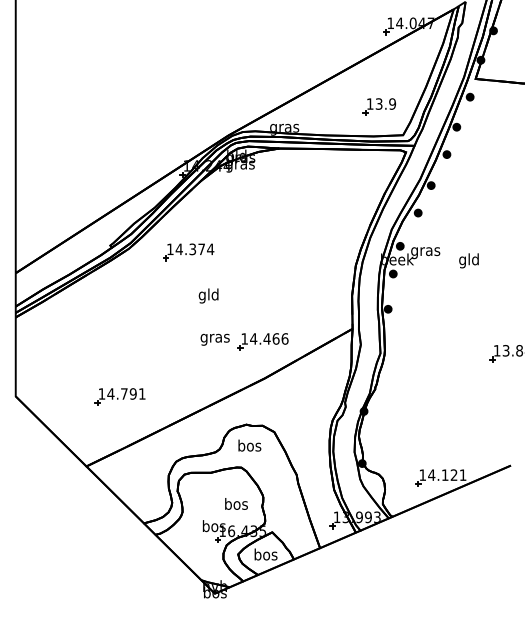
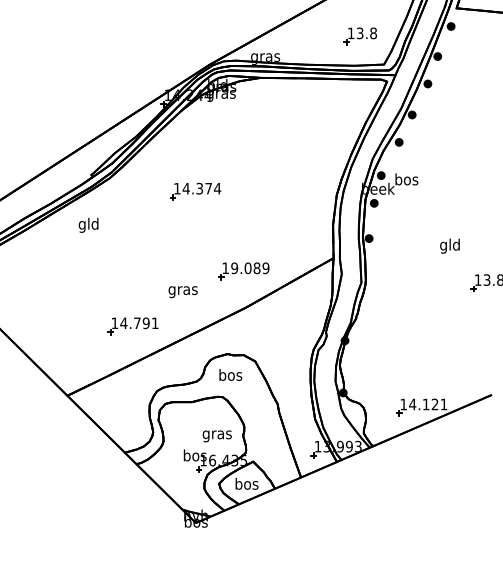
text: (392, 103) -> (373, 32), 13.9 -> 13.8
text: (425, 251) -> (406, 180), gras -> bos
part: (188, 252) -> (195, 191), moved
text: (468, 260) -> (449, 245), moved
text: (208, 295) -> (88, 224), moved
text: (269, 338) -> (250, 267), 14.466 -> 19.089
text: (214, 339) -> (182, 291), moved
part: (119, 396) -> (132, 325), moved
text: (235, 505) -> (216, 434), bos -> gras

